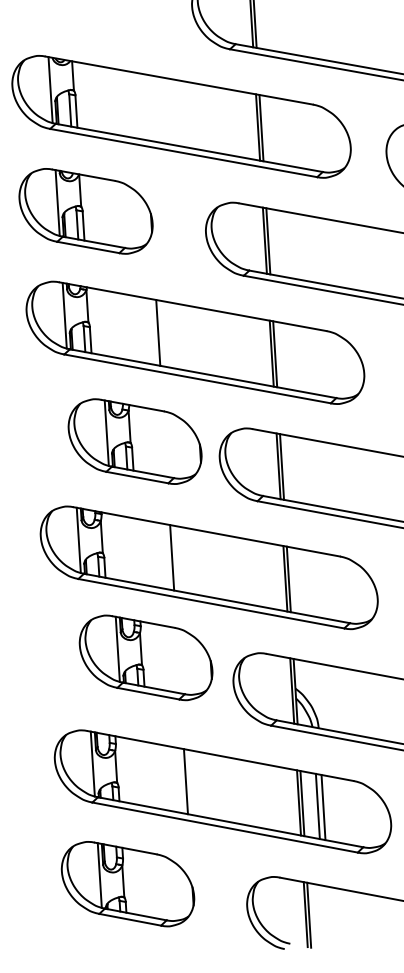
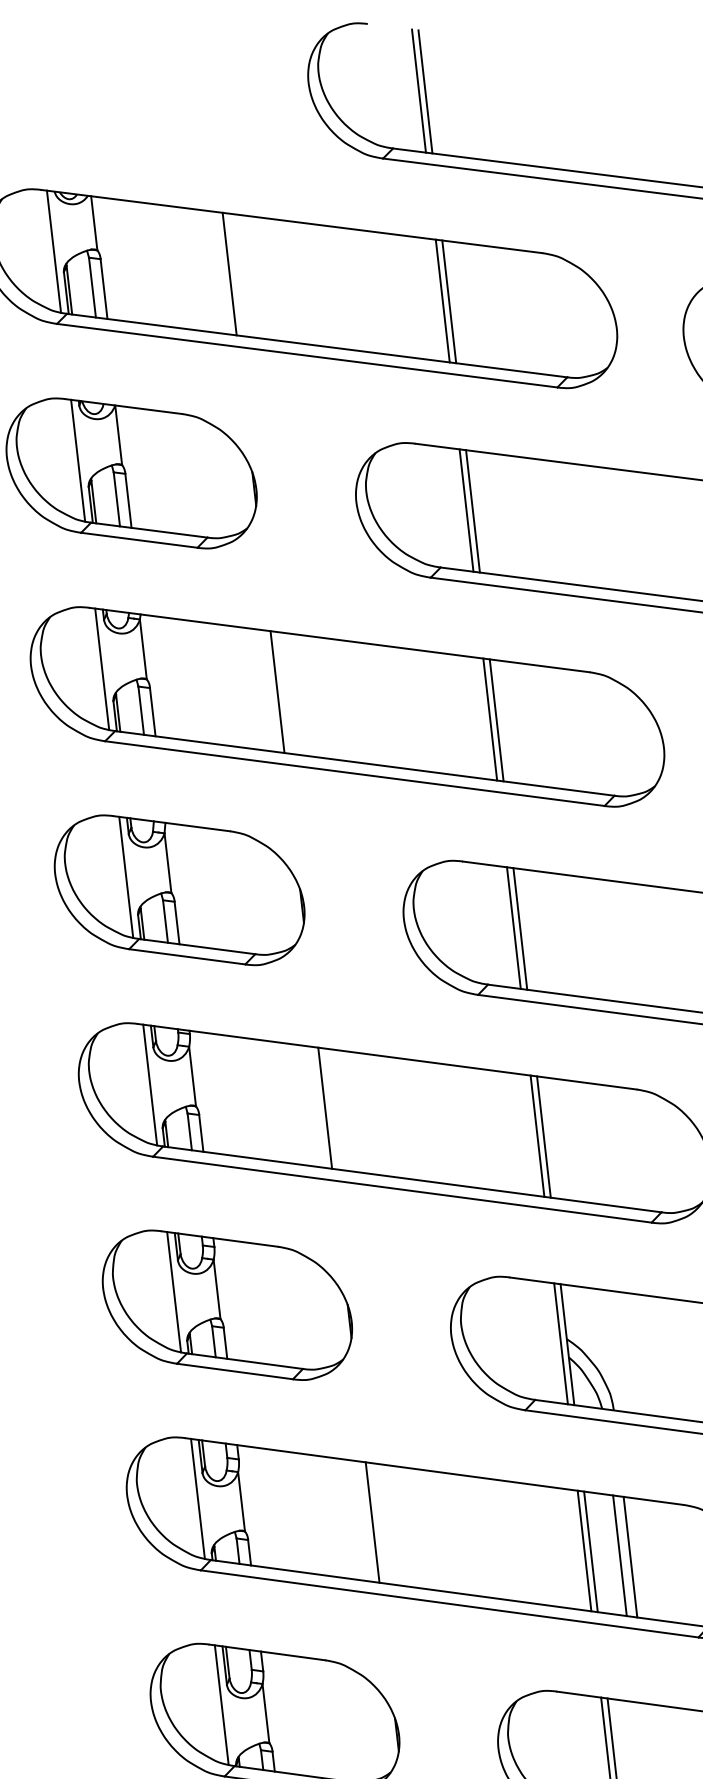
line: (144, 106) -> (229, 273), added
part: (134, 441) -> (178, 890), moved
part: (145, 657) -> (226, 1304), moved

